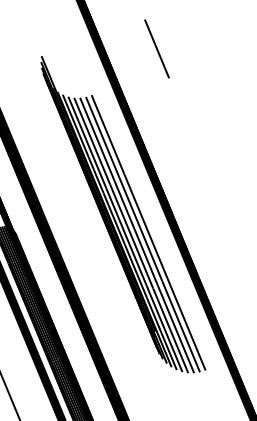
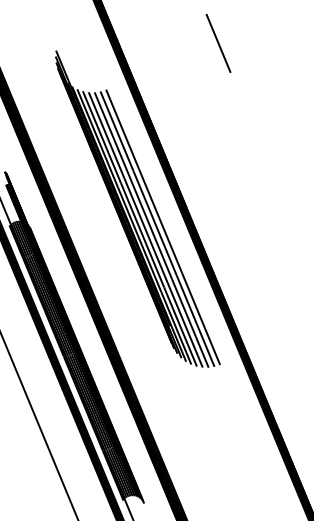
line: (156, 48) -> (218, 43), moved

